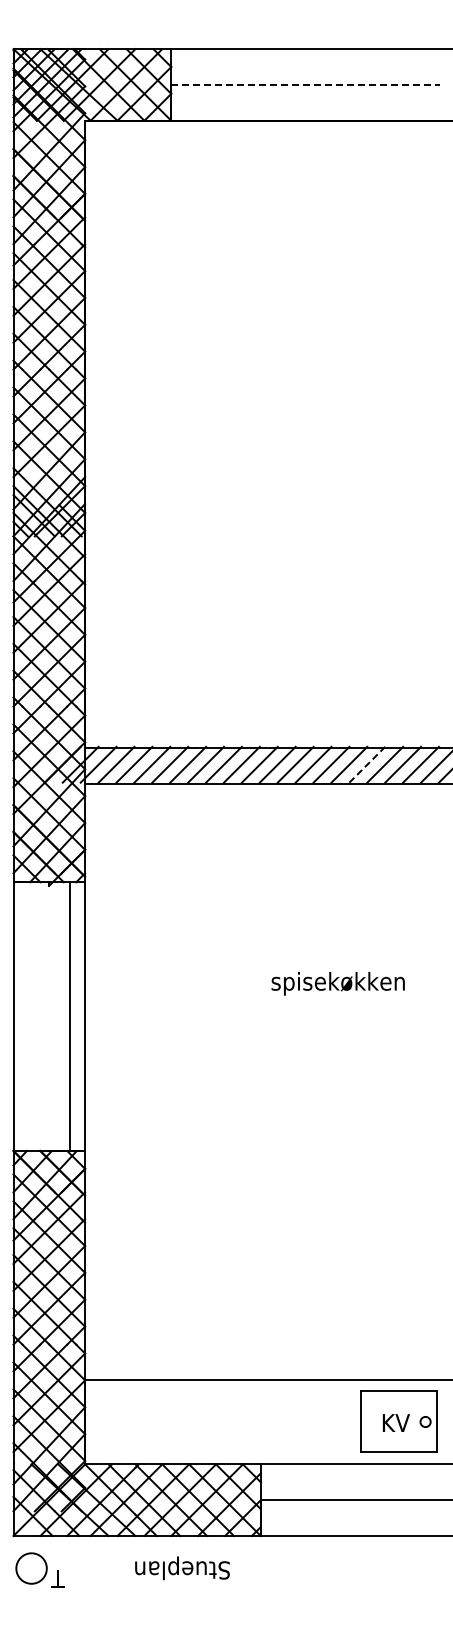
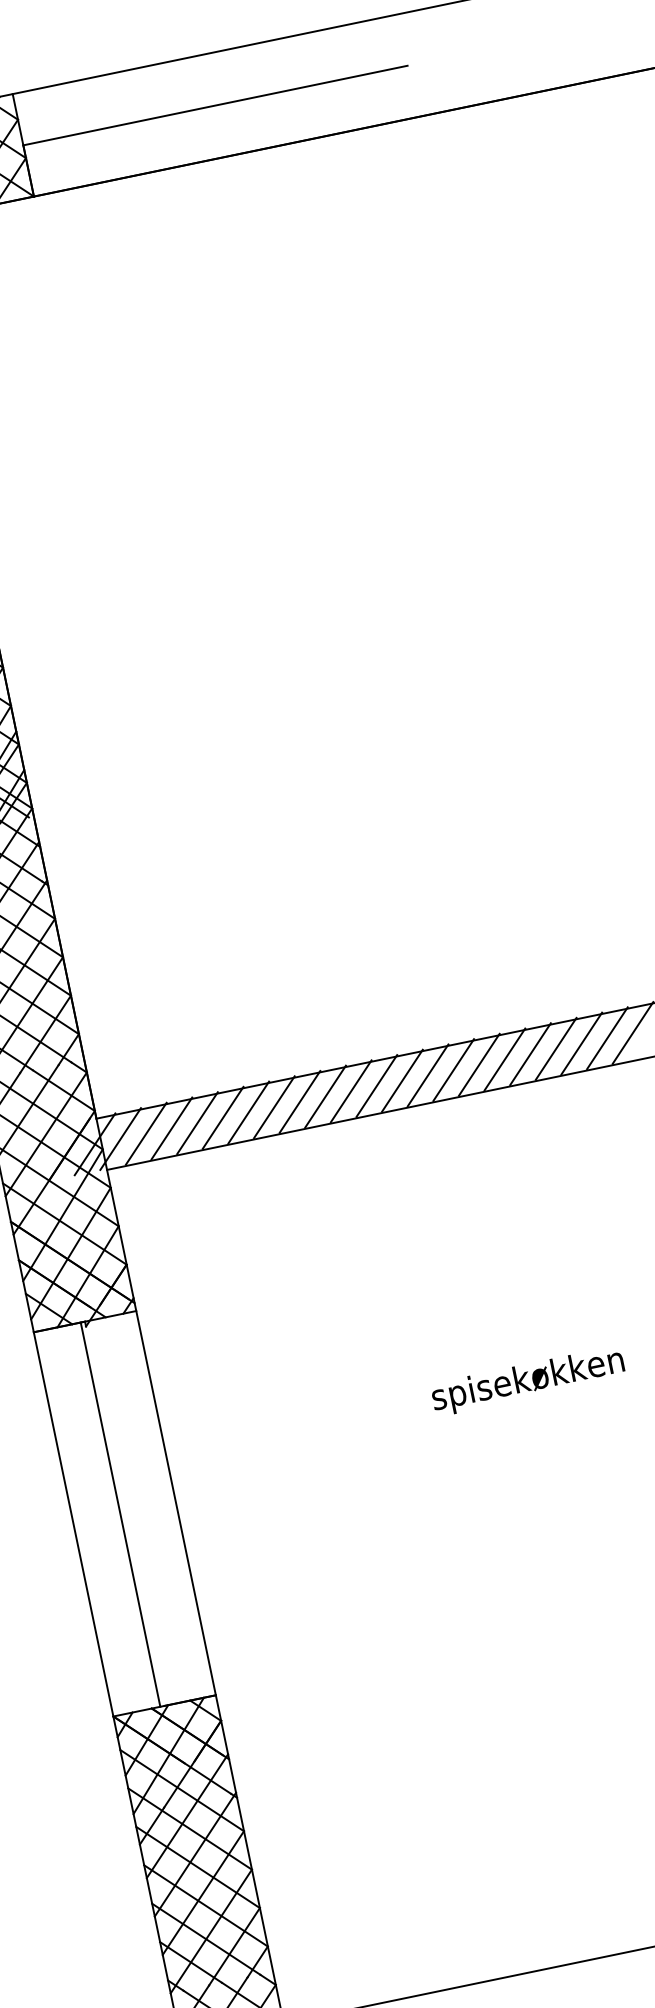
line: (306, 84) -> (216, 104), dashed -> solid
line: (367, 764) -> (505, 1059), dashed -> solid
line: (70, 1016) -> (120, 1514), moved

